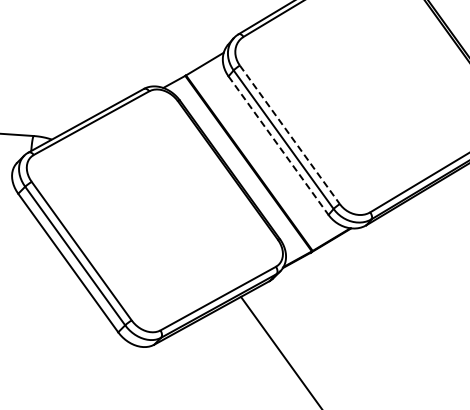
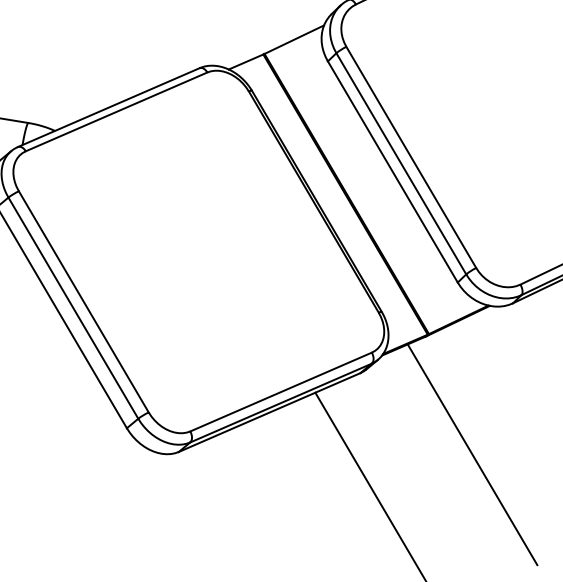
line: (290, 135) -> (412, 158), dashed -> solid
line: (278, 146) -> (392, 173), dashed -> solid
line: (349, 328) -> (473, 455), added

